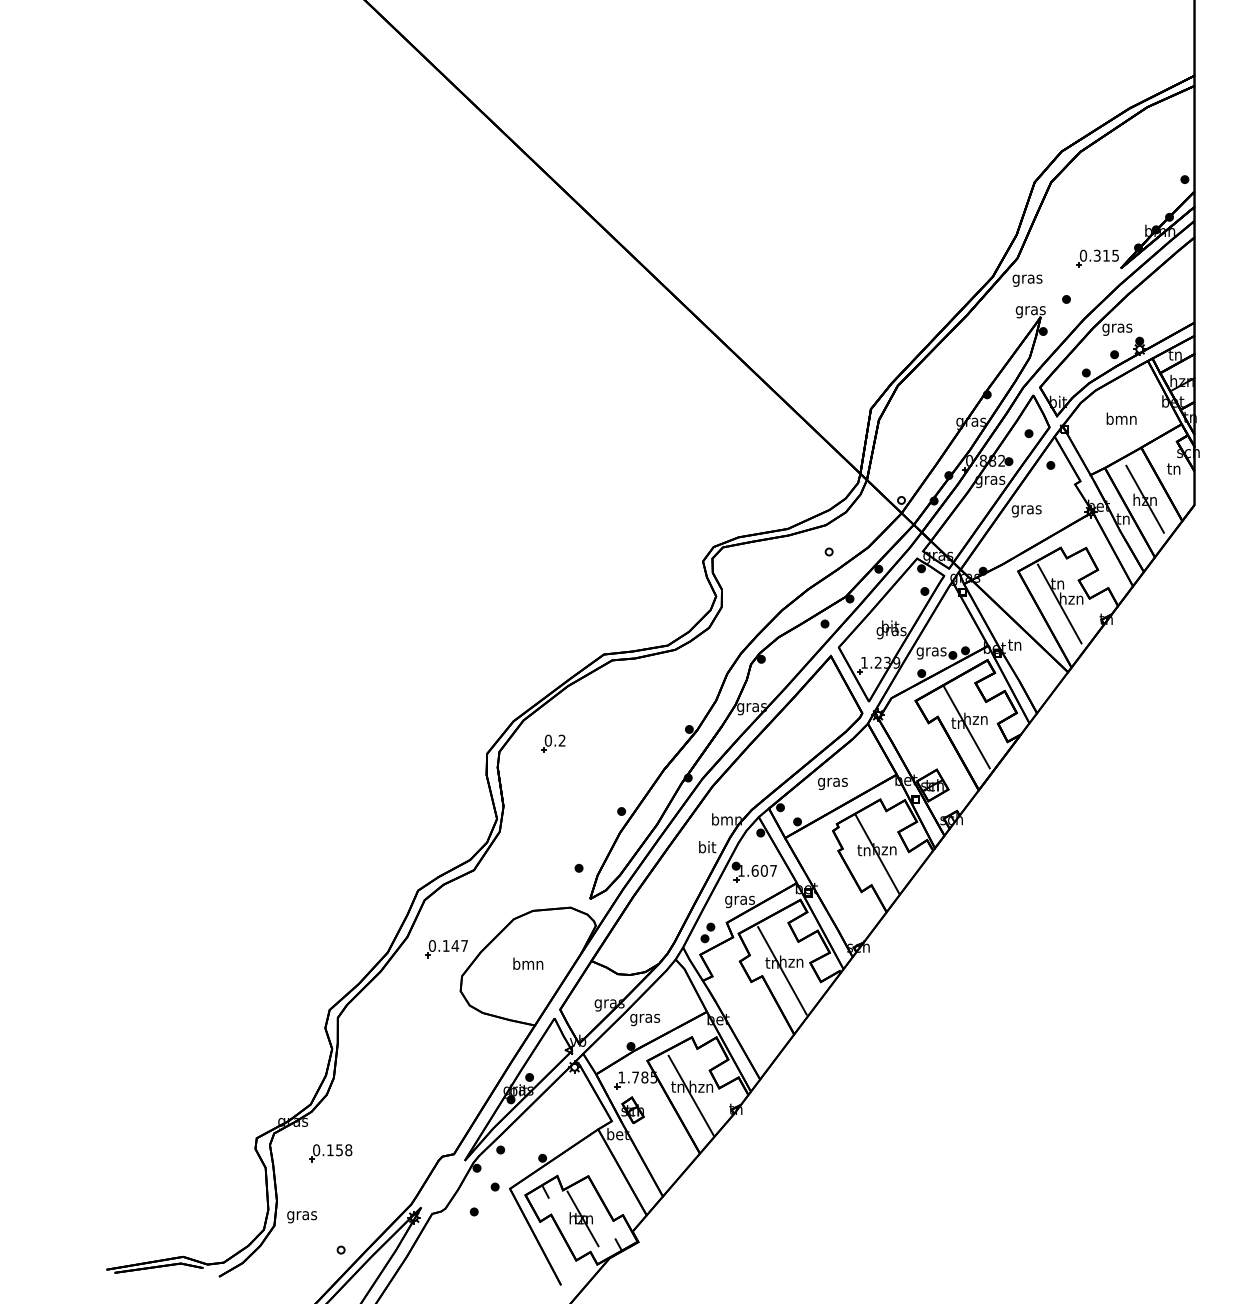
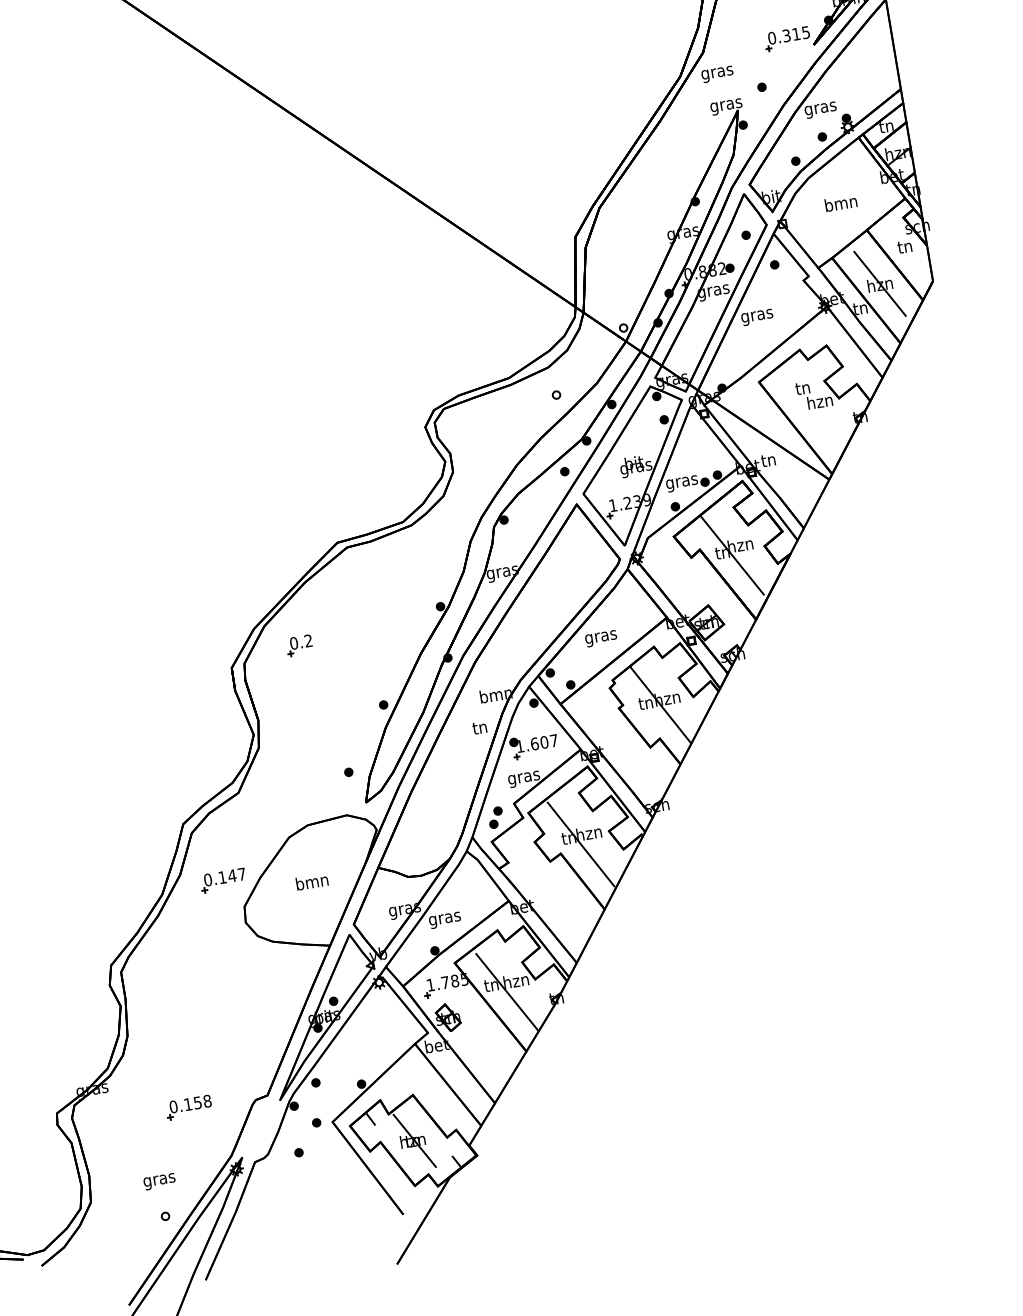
line: (1059, 603) -> (808, 408), removed
text: (707, 847) -> (480, 727), bit -> tn
part: (330, 1153) -> (188, 1107), moved
text: (302, 1217) -> (160, 1181), moved

